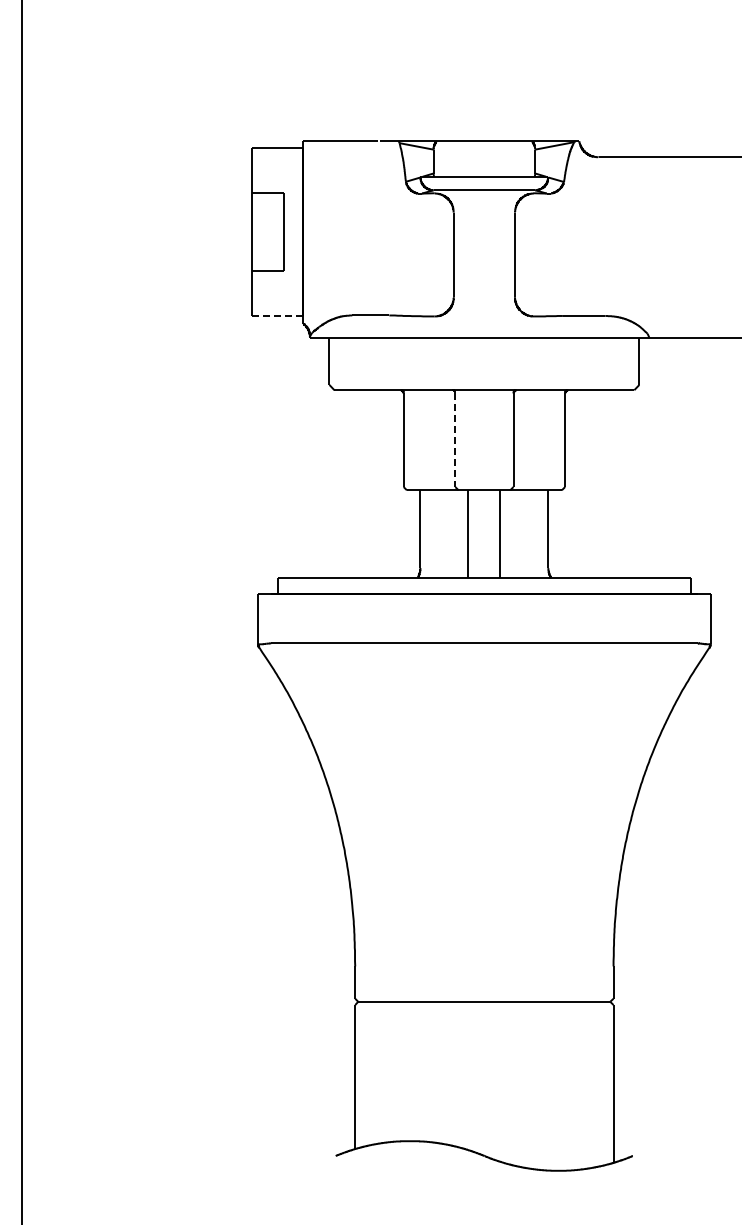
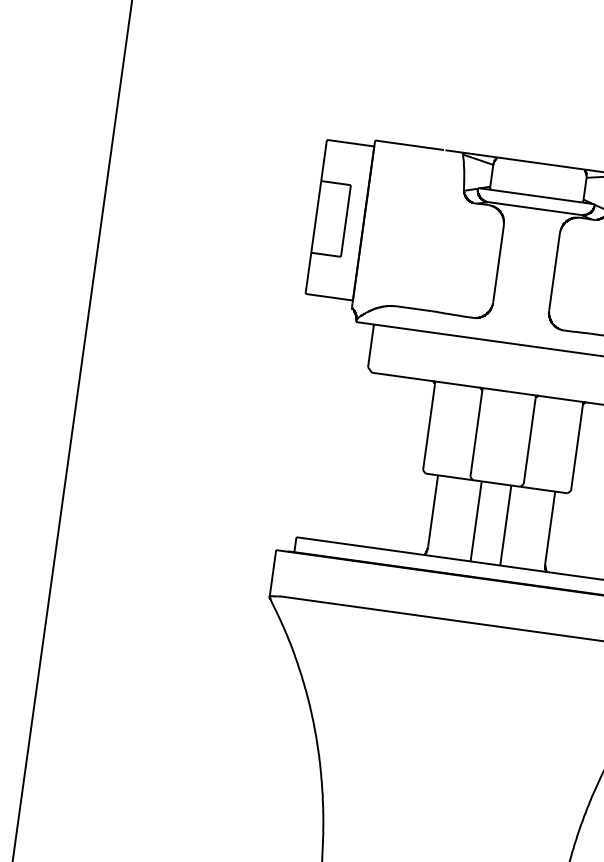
line: (277, 315) -> (329, 297), dashed -> solid
line: (455, 440) -> (476, 434), dashed -> solid

